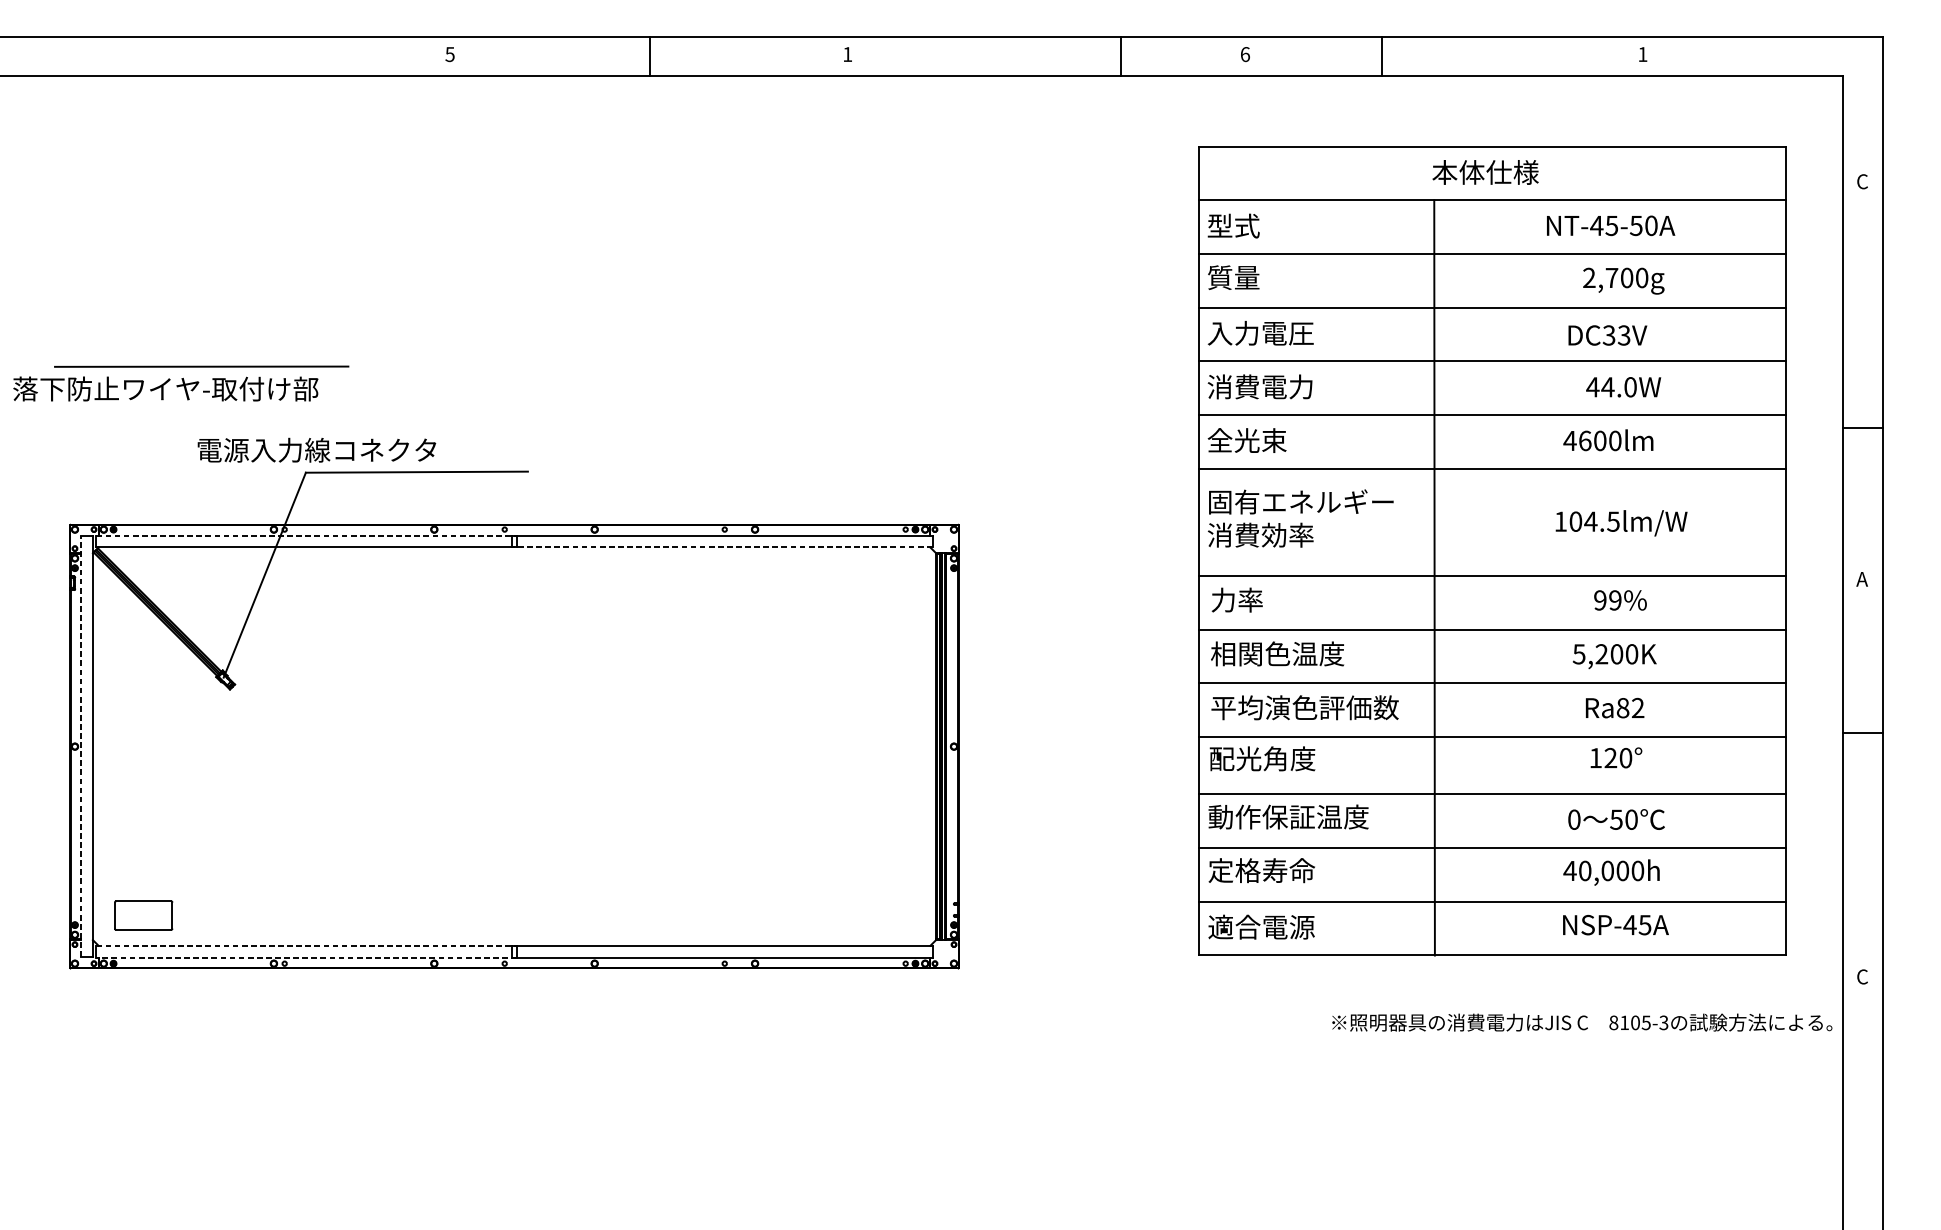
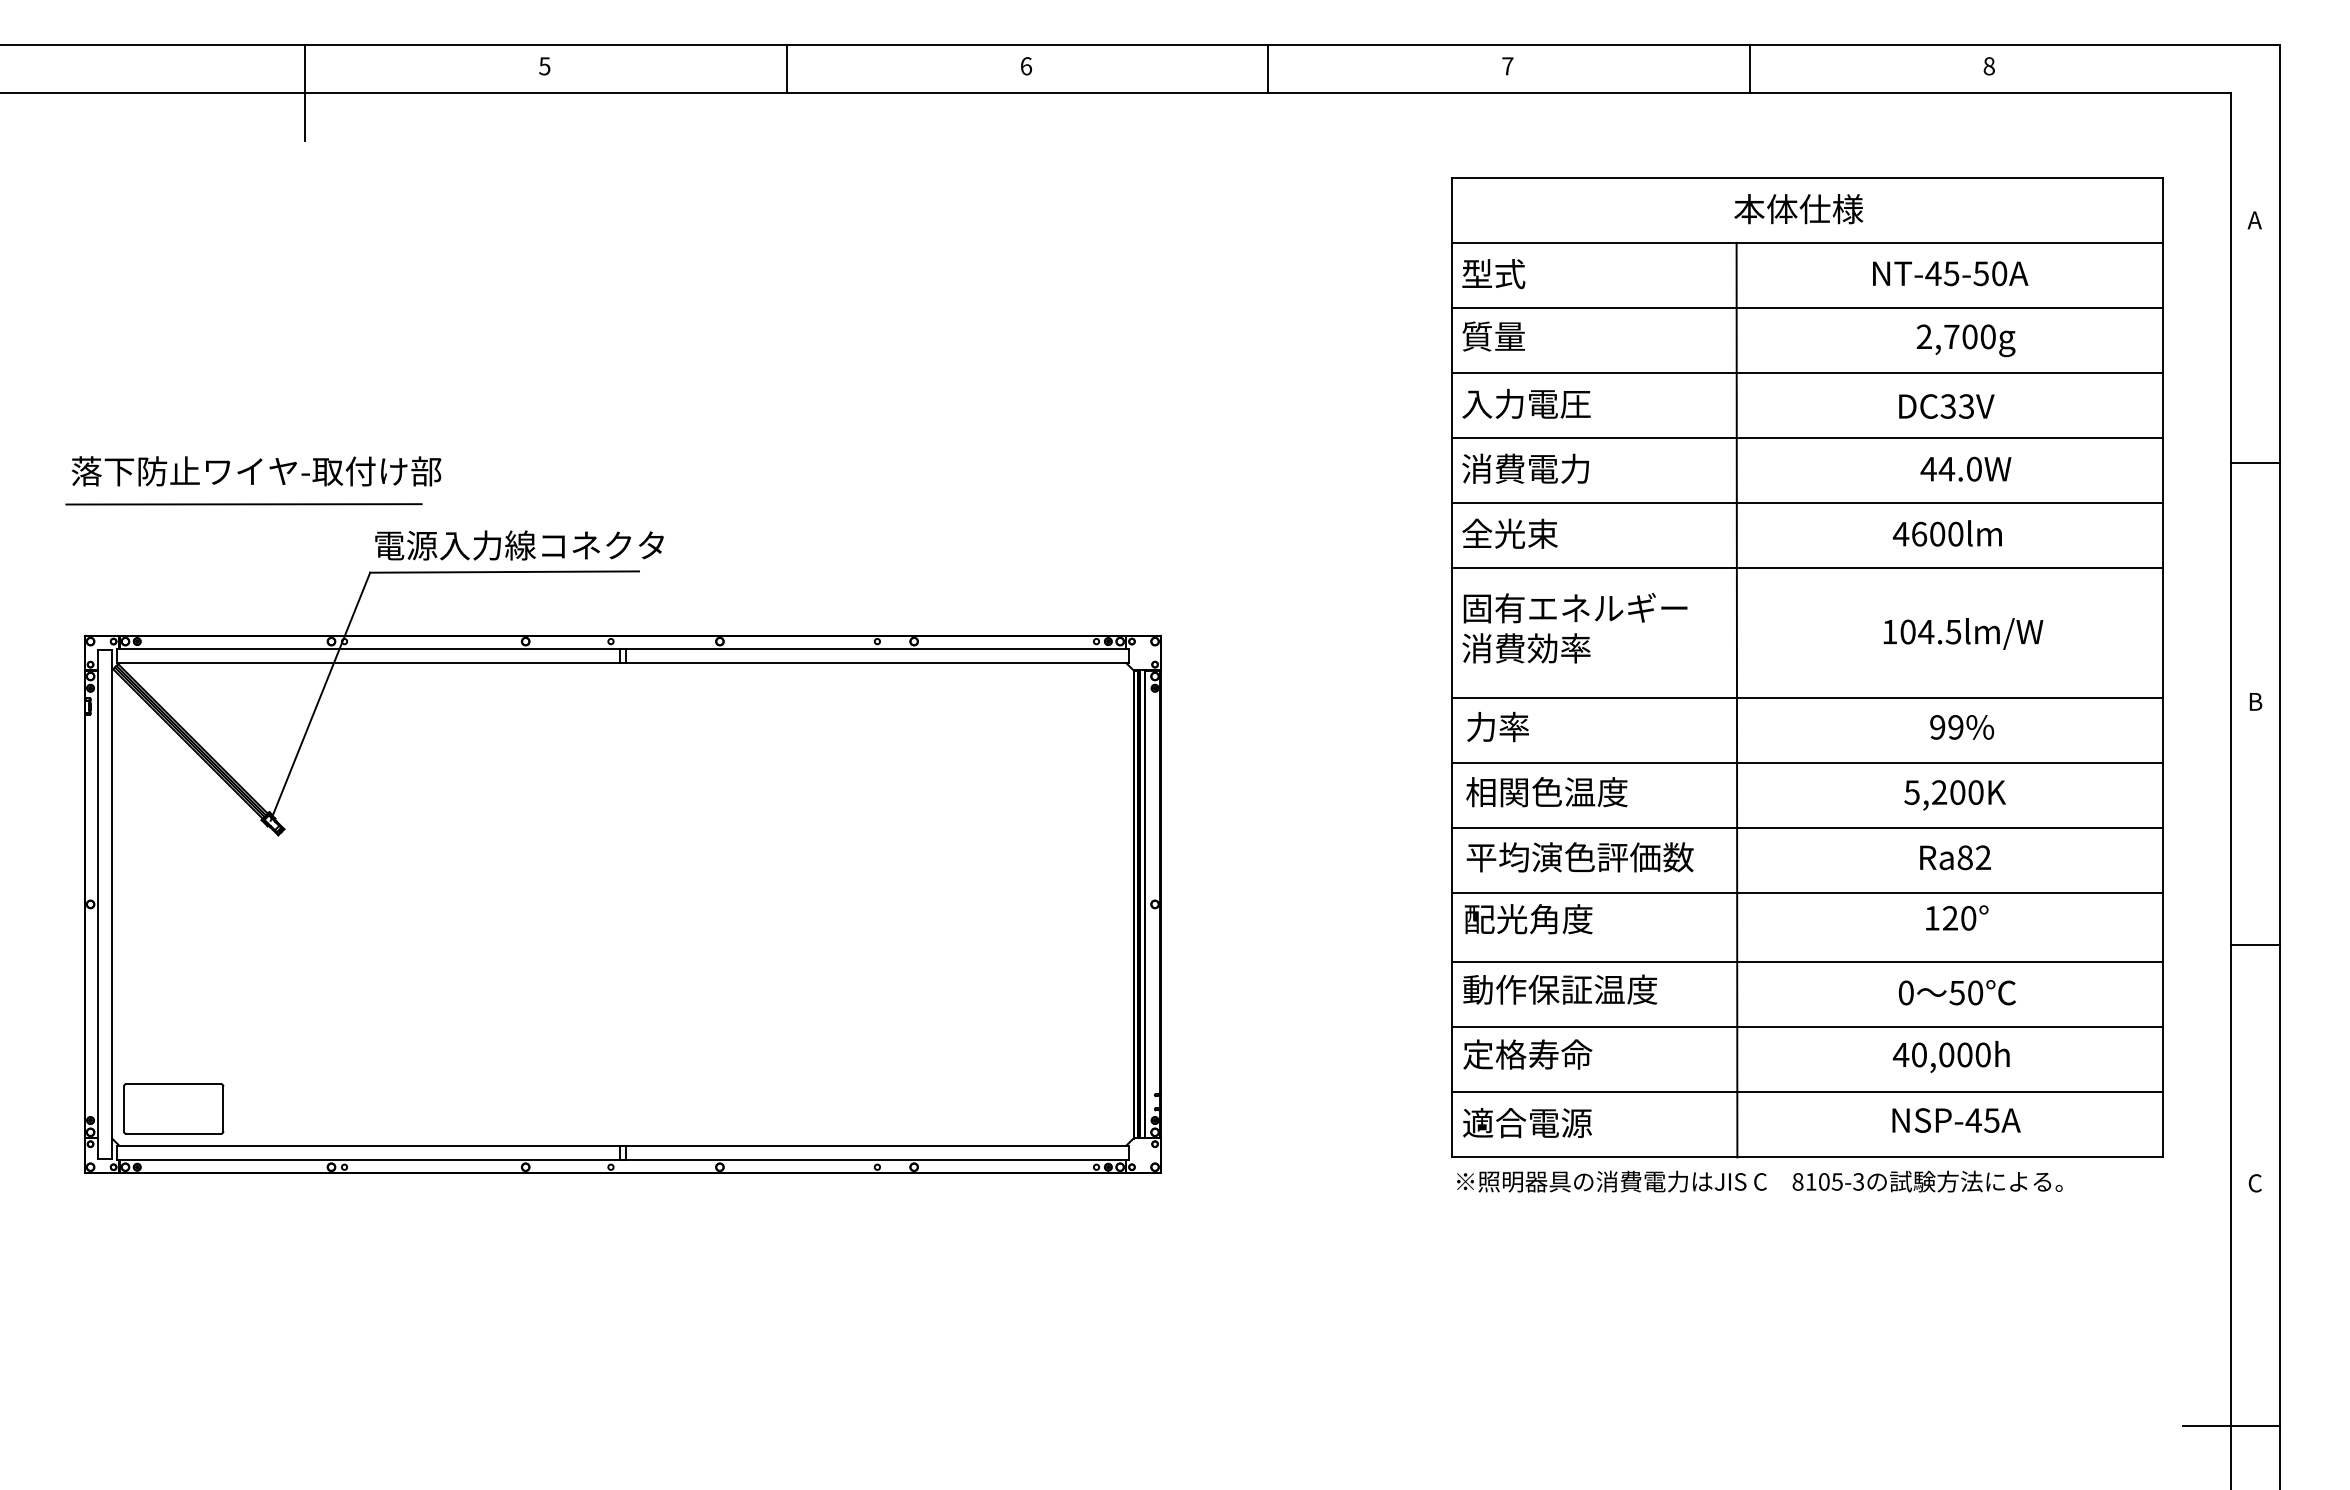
text: (847, 54) -> (1026, 66), 1 -> 6
text: (1245, 54) -> (1507, 66), 6 -> 7
text: (1642, 54) -> (1988, 66), 1 -> 8
line: (1121, 56) -> (1268, 68), moved
line: (1381, 56) -> (1749, 68), moved
line: (252, 76) -> (305, 92), added
text: (1861, 181) -> (2254, 220), C -> A
line: (201, 366) -> (243, 504), moved
text: (165, 389) -> (256, 471), moved
line: (1862, 427) -> (2255, 463), moved
text: (316, 450) -> (519, 545), moved
line: (306, 535) -> (371, 648), dashed -> solid
line: (722, 547) -> (874, 663), dashed -> solid
text: (1861, 579) -> (2254, 701), A -> B
line: (1862, 732) -> (2255, 944), moved
line: (80, 746) -> (97, 904), dashed -> solid
part: (143, 915) -> (173, 1108), size x1.43
line: (306, 945) -> (371, 1145), dashed -> solid
line: (306, 957) -> (371, 1159), dashed -> solid
text: (1582, 1022) -> (1759, 1181), moved
line: (1842, 1177) -> (2231, 1426), added

